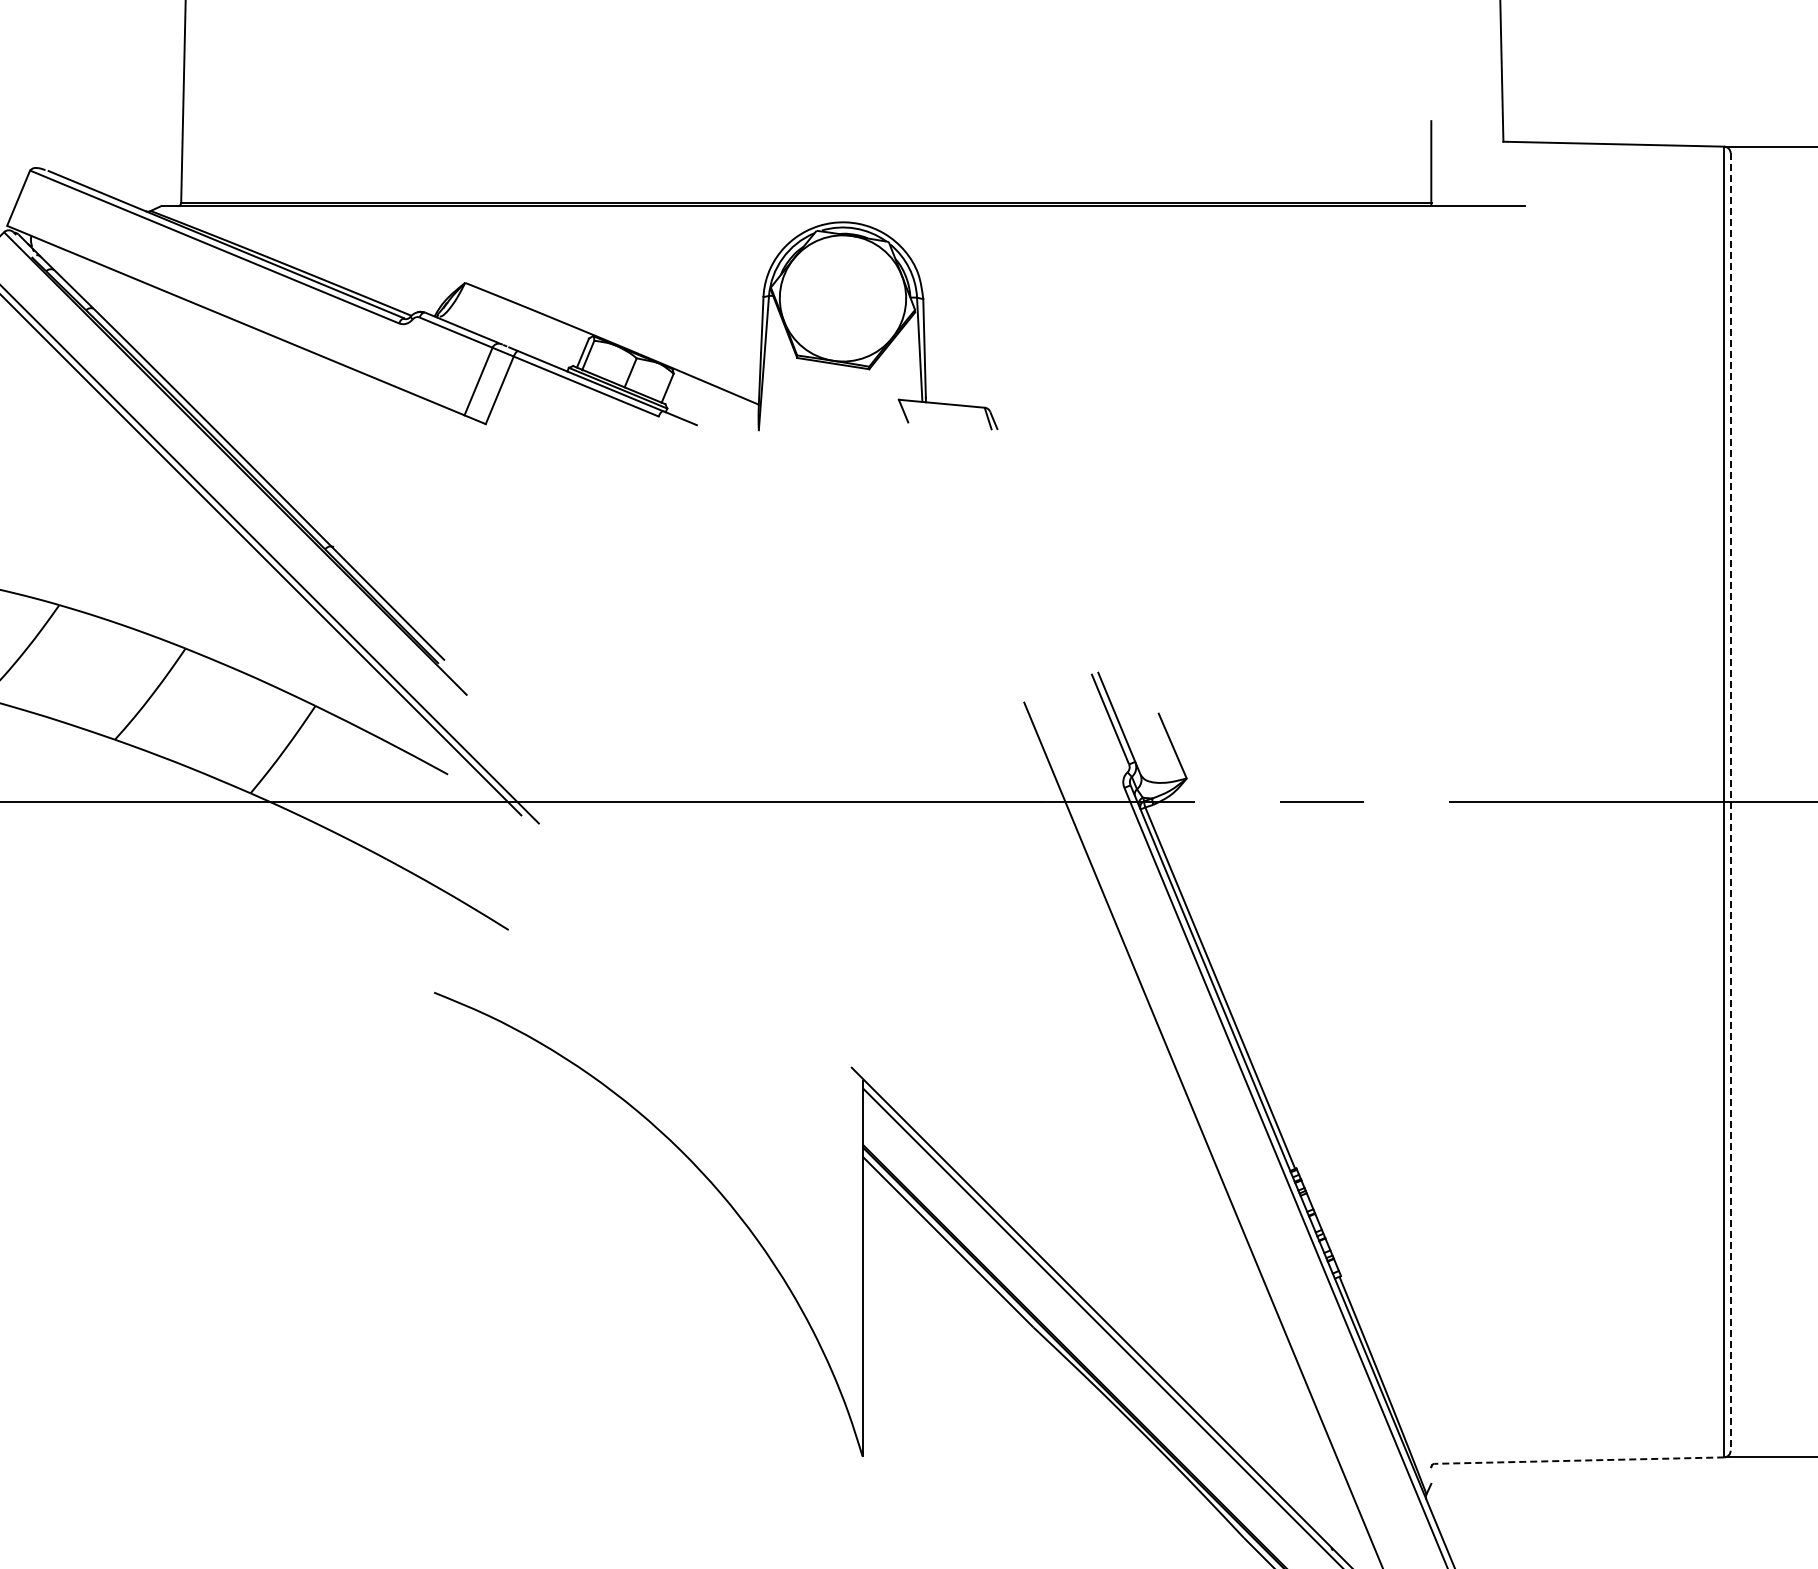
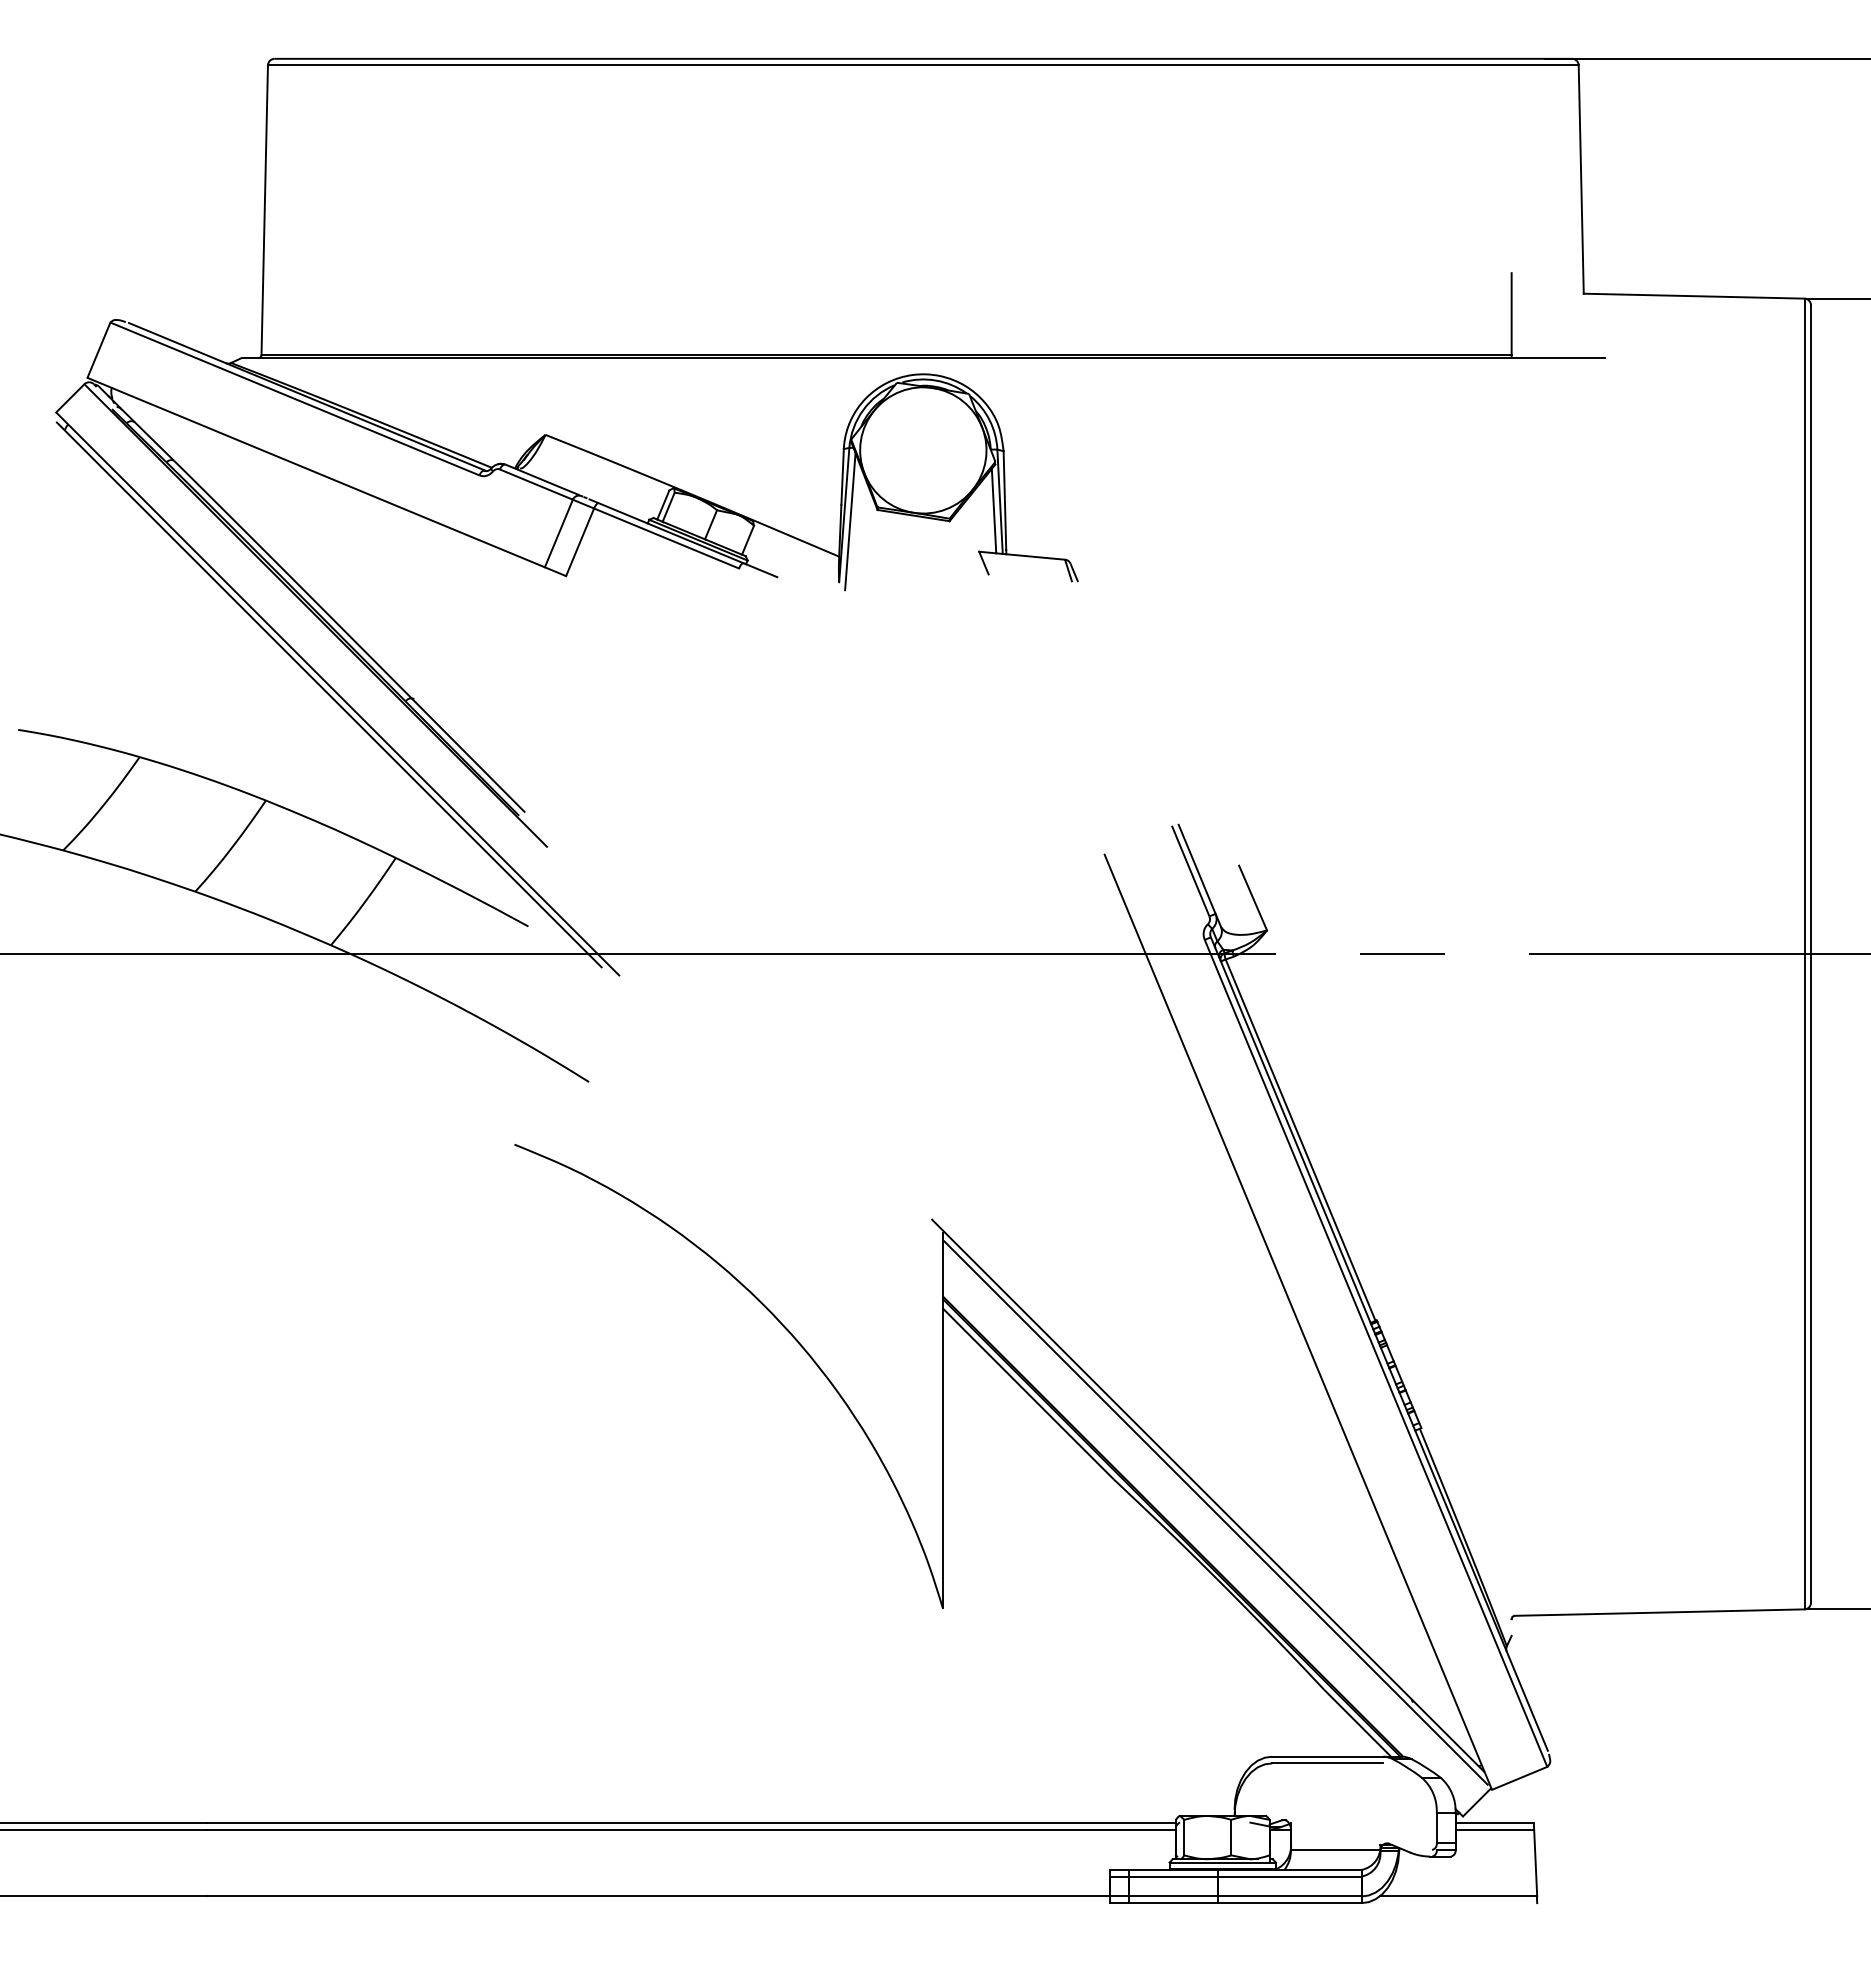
line: (913, 358) -> (993, 510), added
line: (770, 369) -> (850, 521), added
line: (1730, 802) -> (1810, 954), dashed -> solid
line: (1579, 1460) -> (1659, 1612), dashed -> solid

